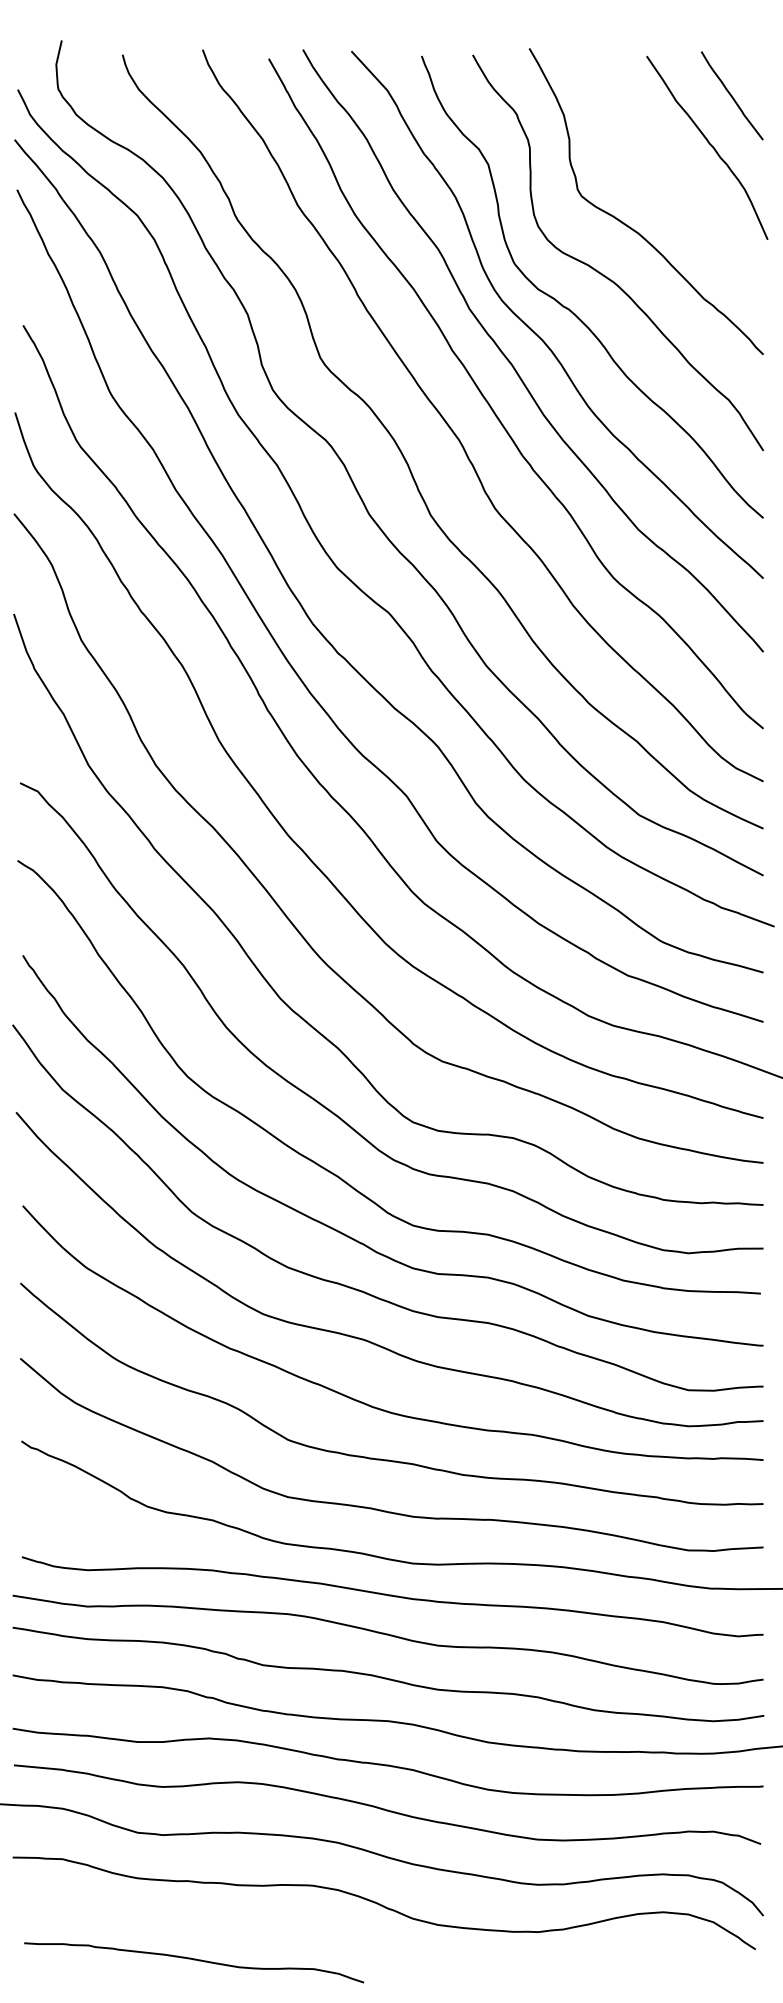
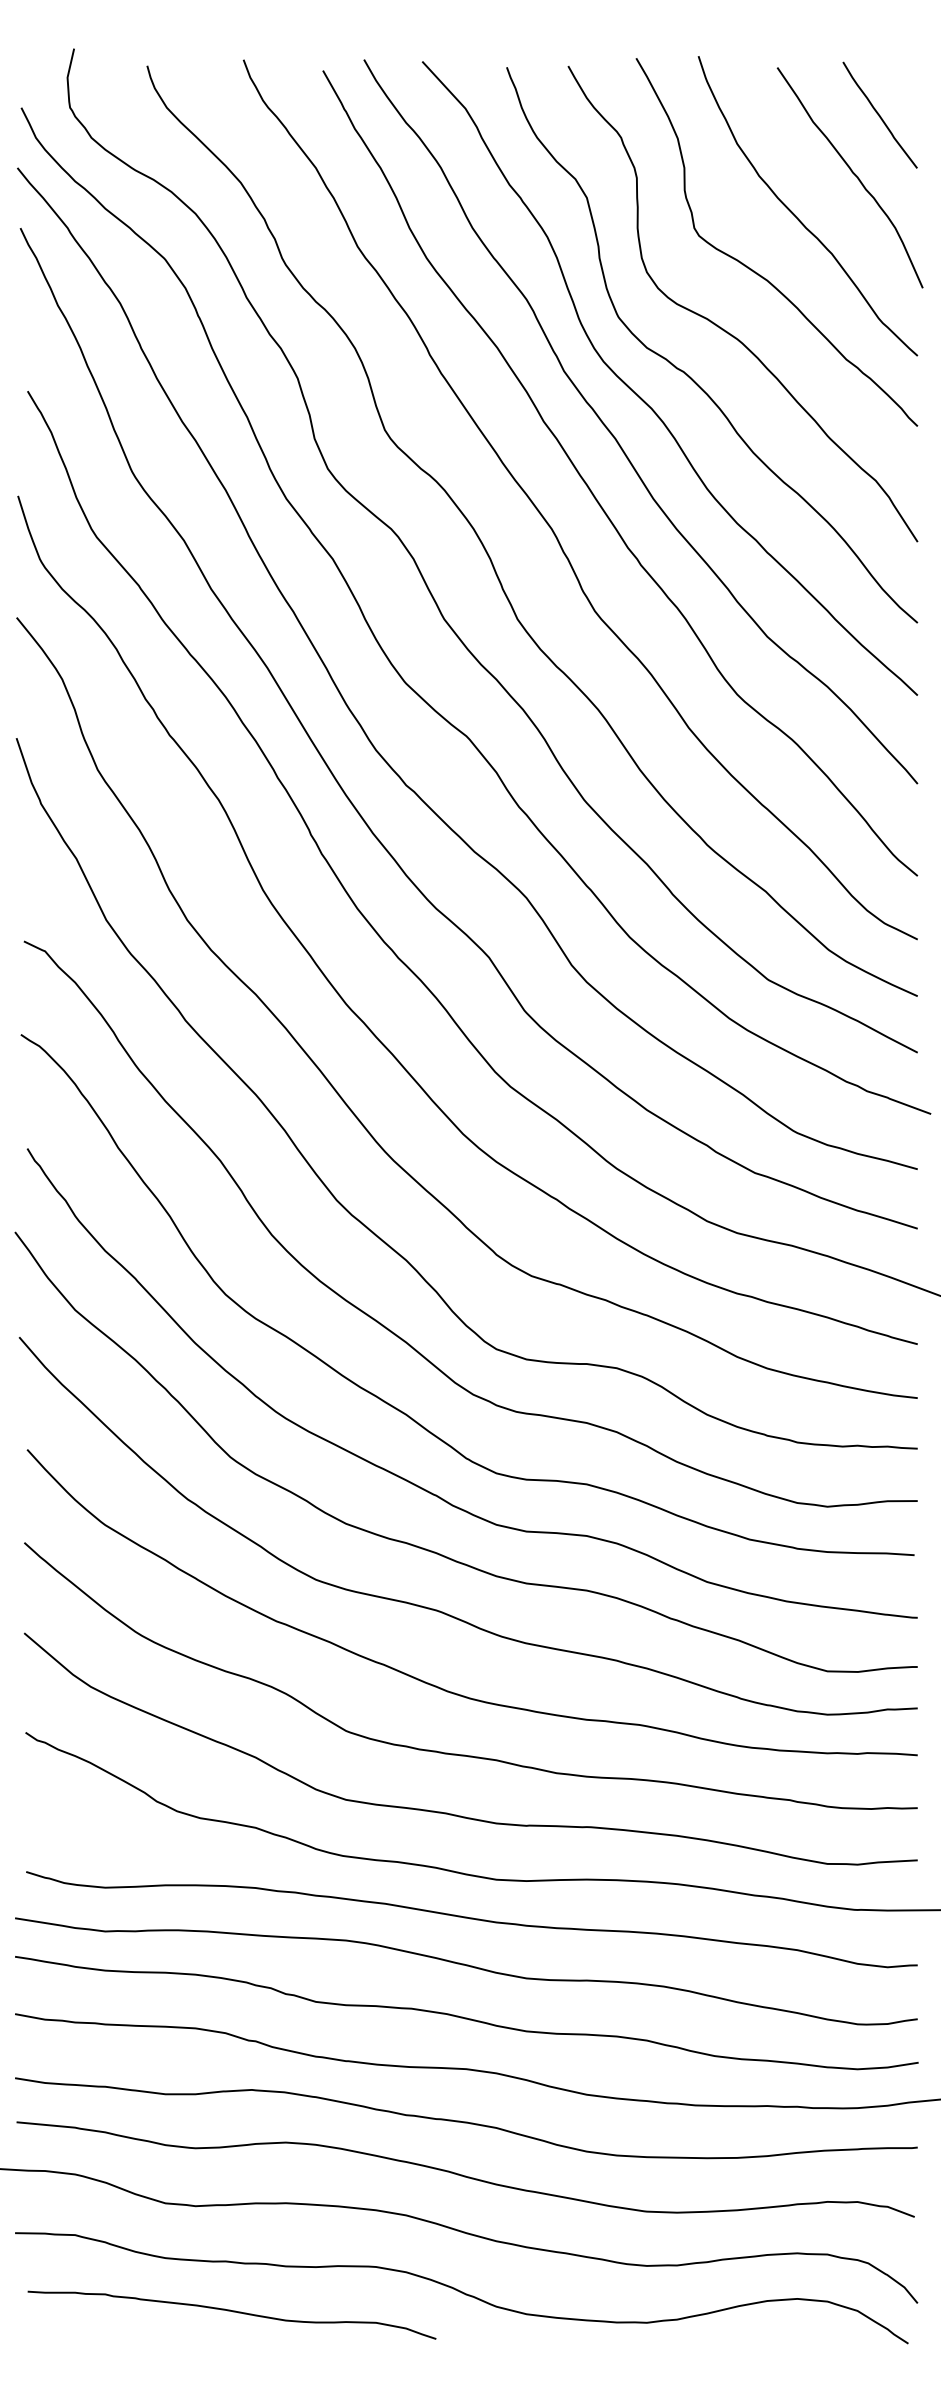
curve: (662, 179) -> (796, 215), added
curve: (194, 1960) -> (232, 2312), moved

